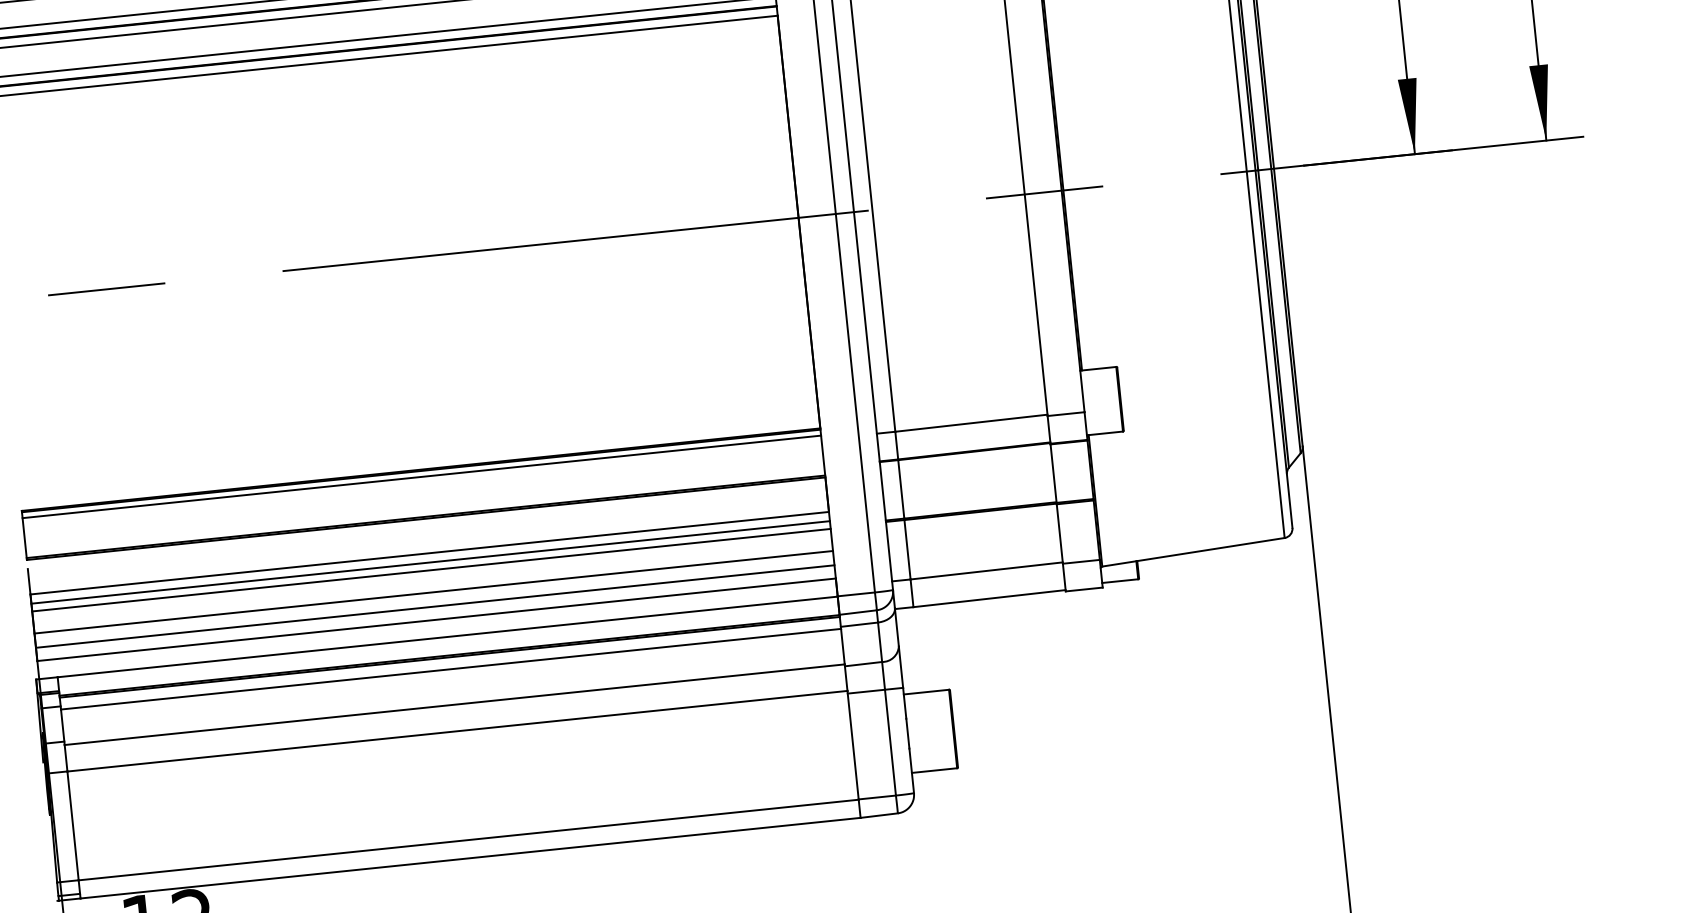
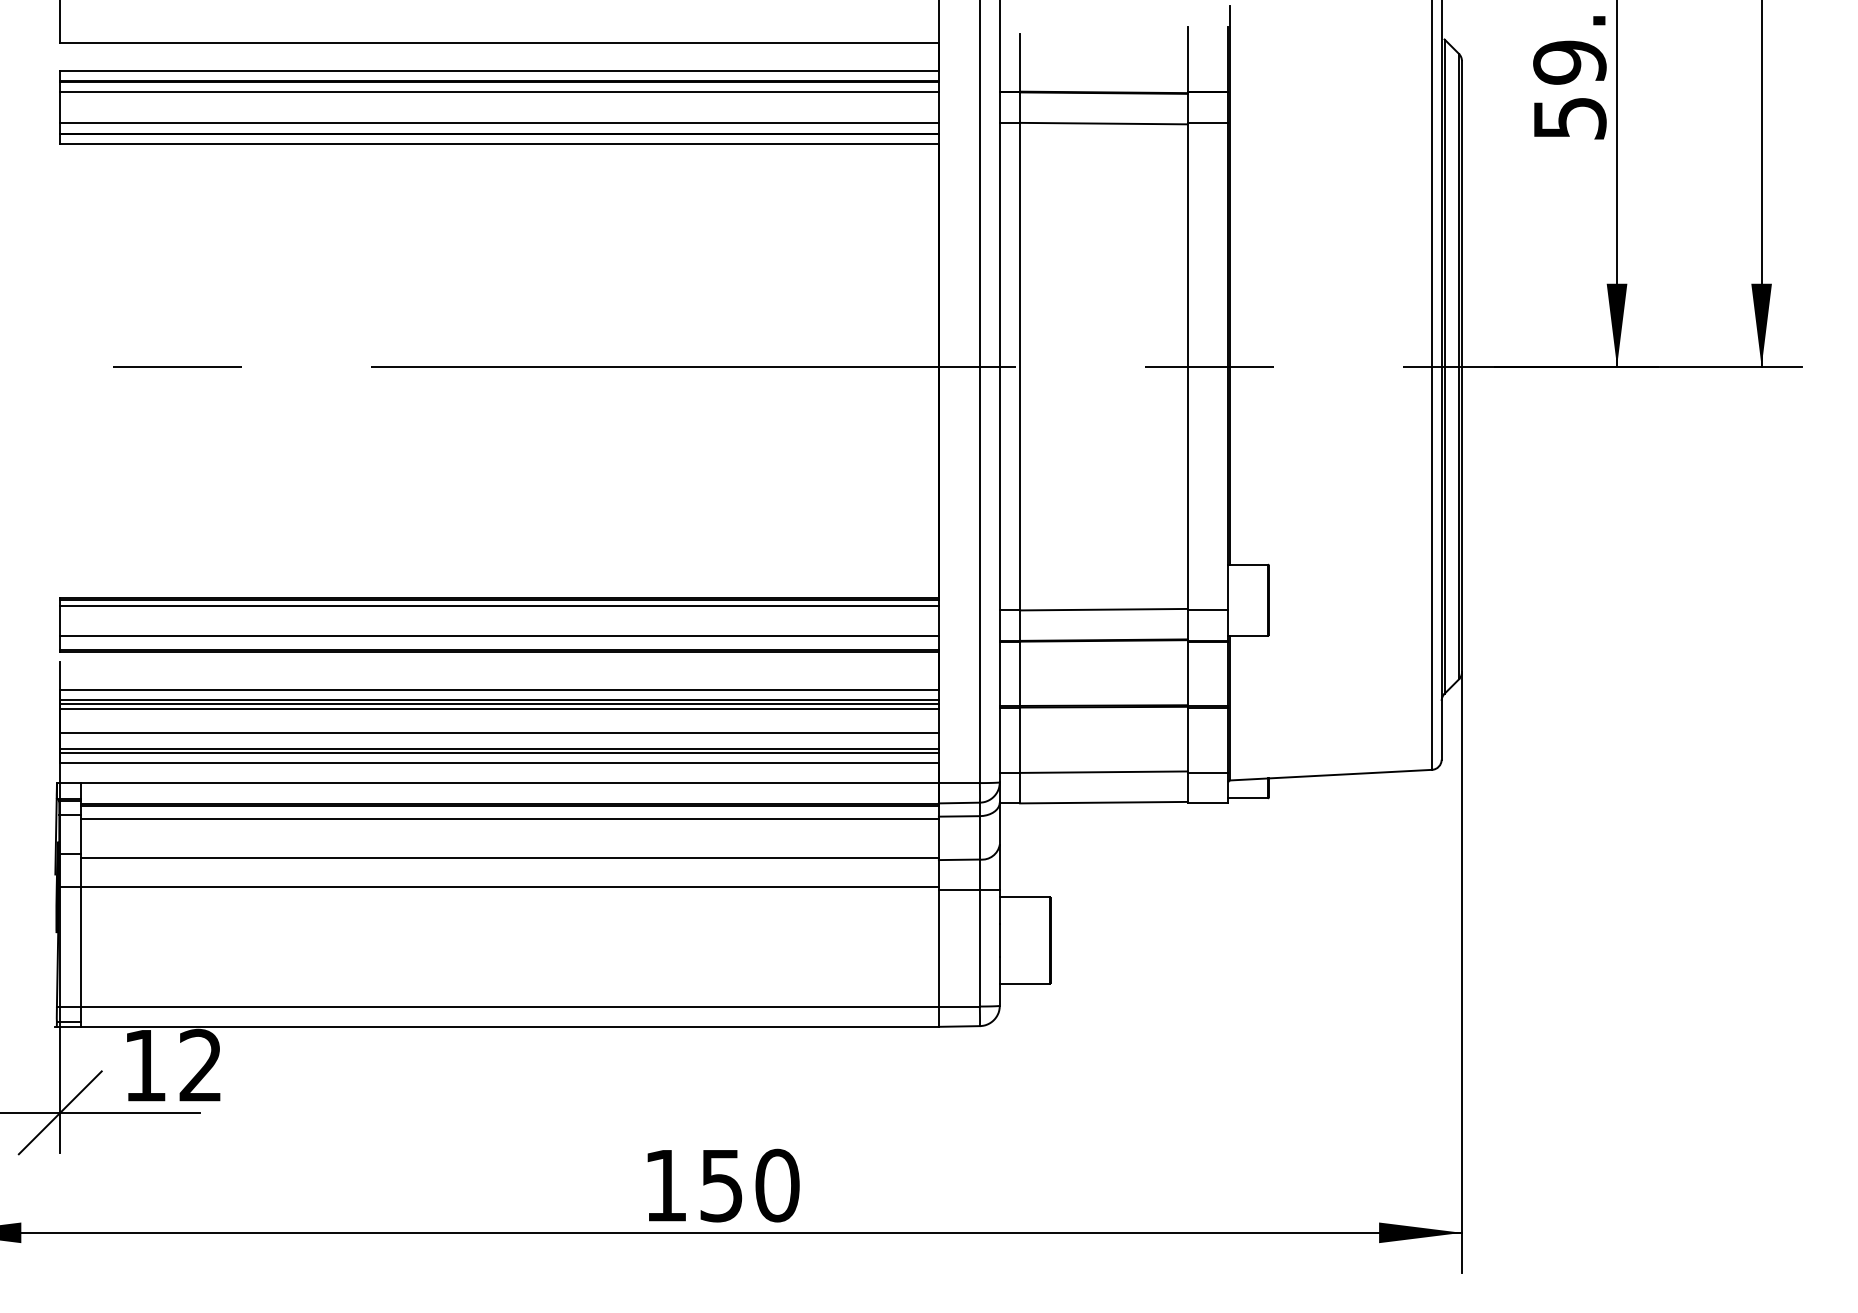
line: (424, 503) -> (499, 635), added
line: (430, 566) -> (499, 704), added
line: (435, 610) -> (499, 753), added

